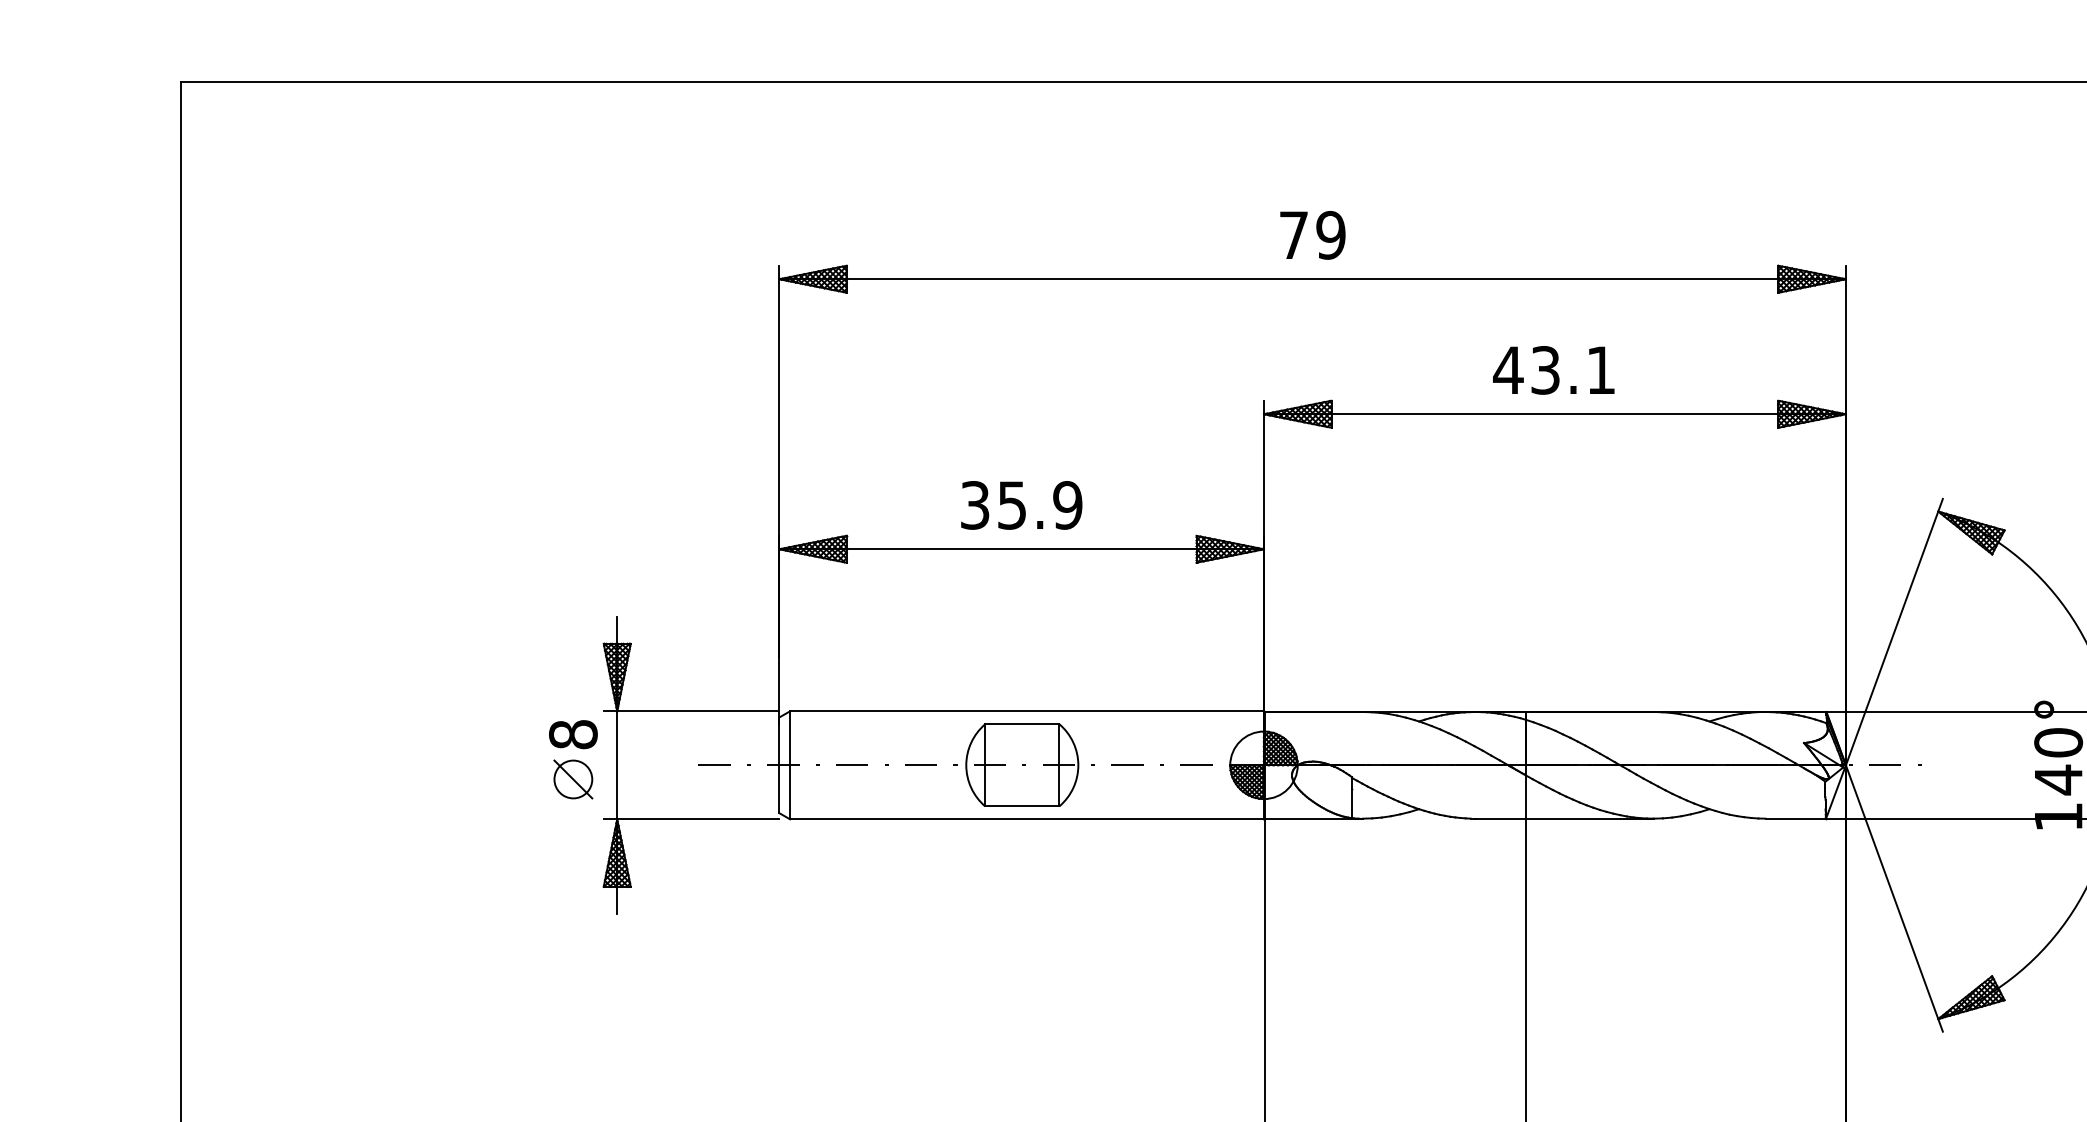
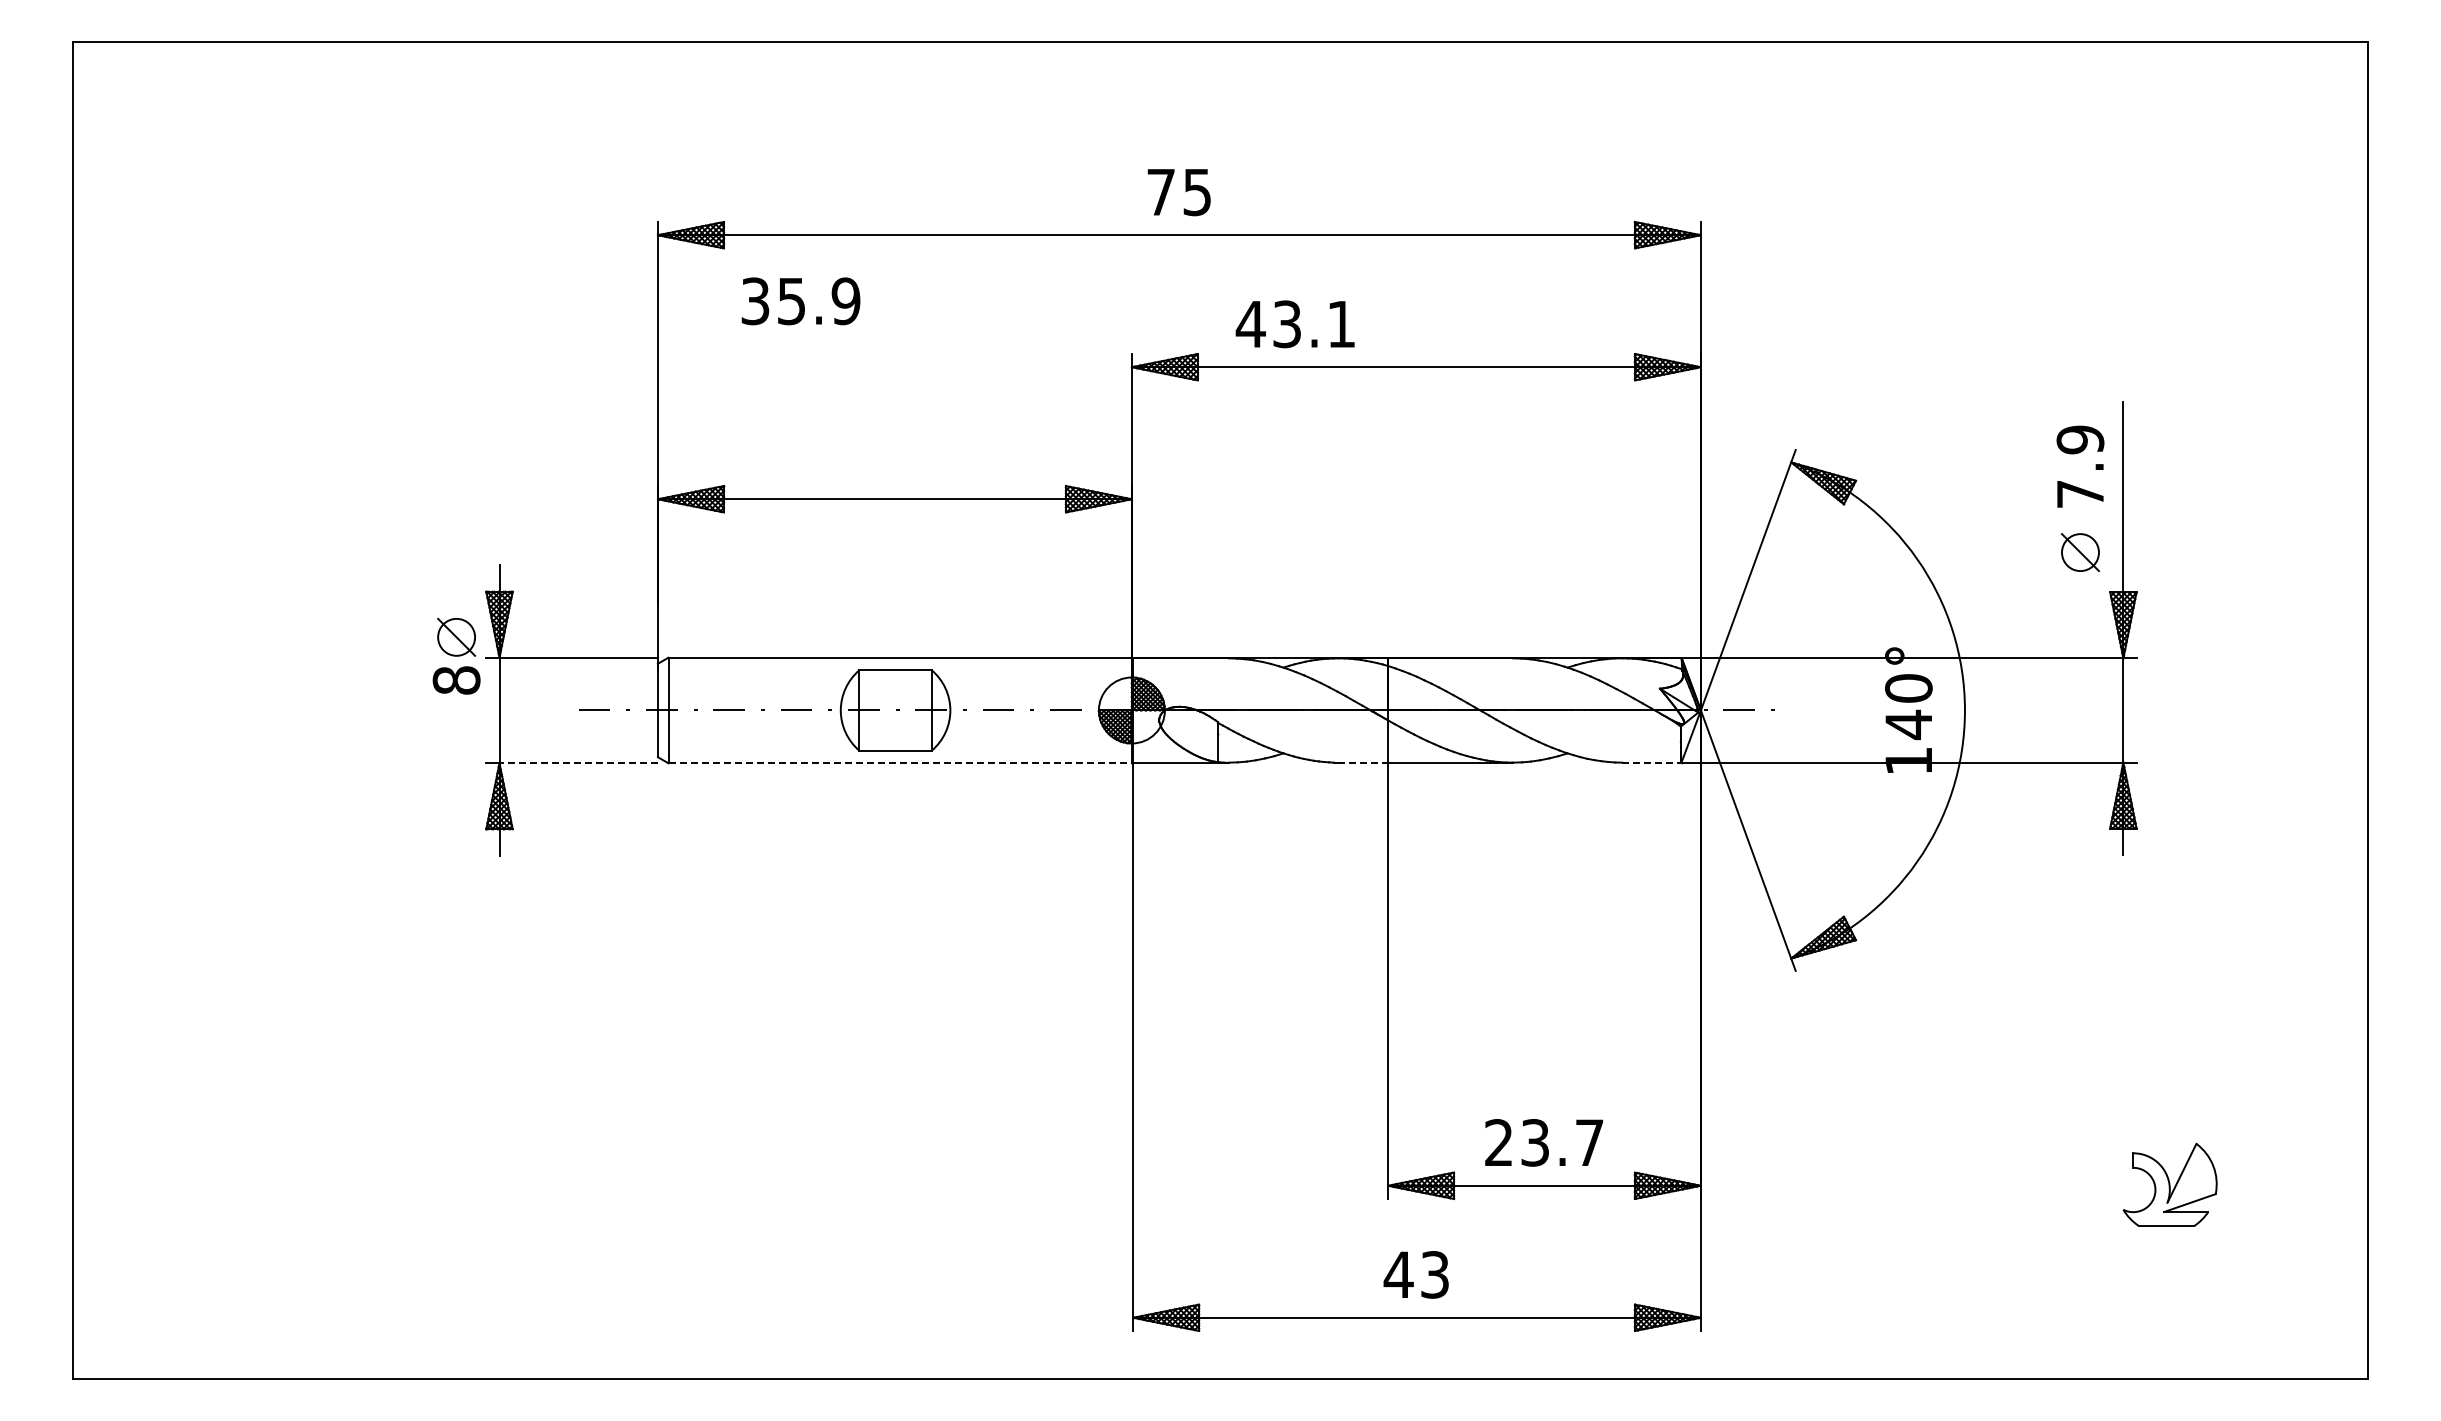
text: (1331, 235) -> (1197, 192), 79 -> 75
text: (1553, 370) -> (1294, 324), moved
text: (1021, 505) -> (800, 301), moved
part: (573, 778) -> (456, 636), moved
line: (1500, 818) -> (1363, 762), solid -> dashed
line: (1795, 818) -> (1651, 762), solid -> dashed
line: (698, 819) -> (578, 763), solid -> dashed
line: (1027, 819) -> (900, 763), solid -> dashed

